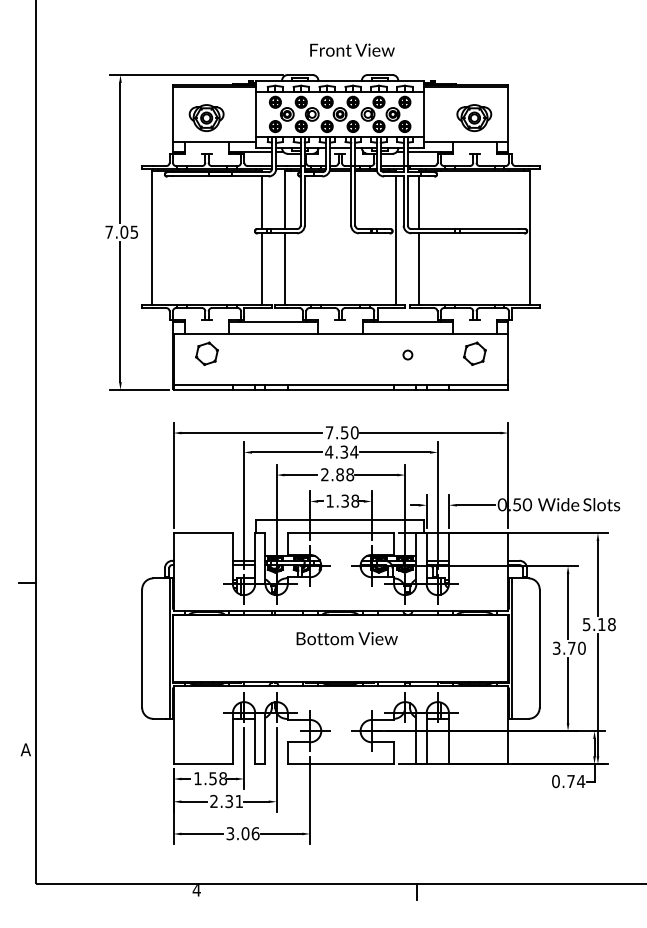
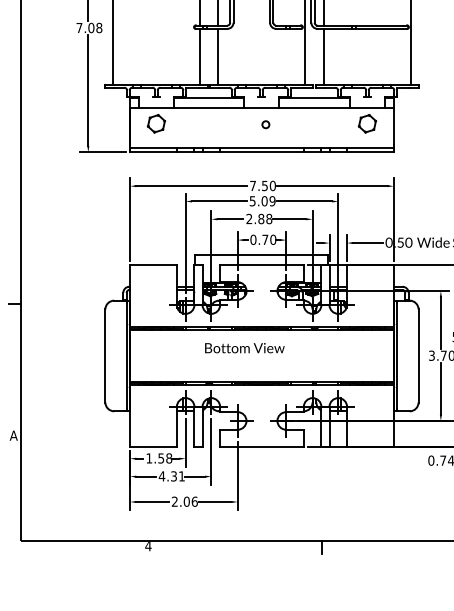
text: (134, 231) -> (99, 27), 7.05 -> 7.08
circle: (407, 354) -> (265, 124), moved
text: (341, 451) -> (262, 200), 4.34 -> 5.09
text: (342, 500) -> (263, 239), 1.38 -> 0.70
text: (346, 638) -> (244, 348), moved
text: (214, 800) -> (162, 475), 2.31 -> 4.31
text: (230, 833) -> (174, 501), 3.06 -> 2.06

